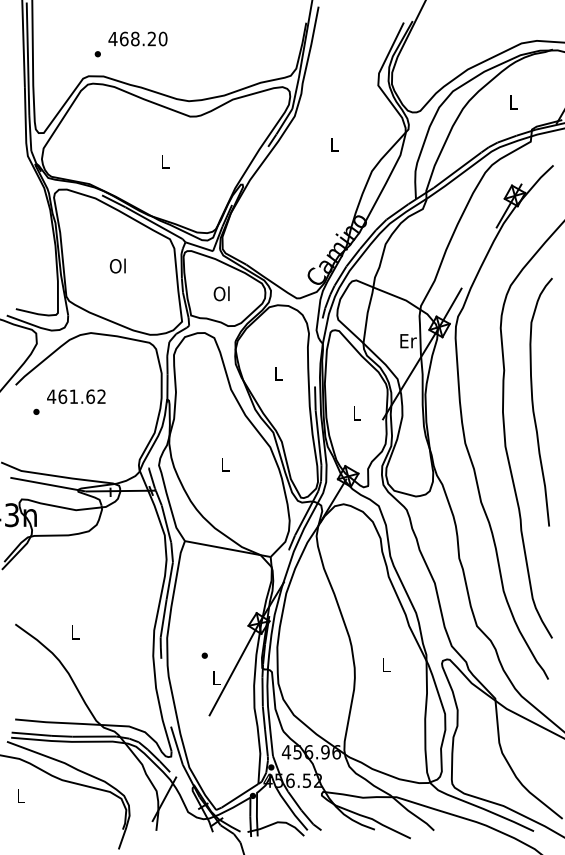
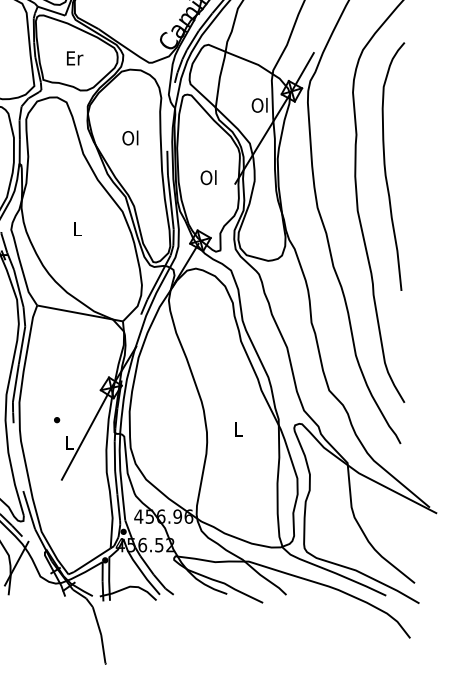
text: (222, 293) -> (74, 57), Ol -> Er
text: (407, 340) -> (259, 104), Er -> Ol
text: (278, 373) -> (130, 137), L -> Ol
text: (356, 412) -> (208, 176), L -> Ol

